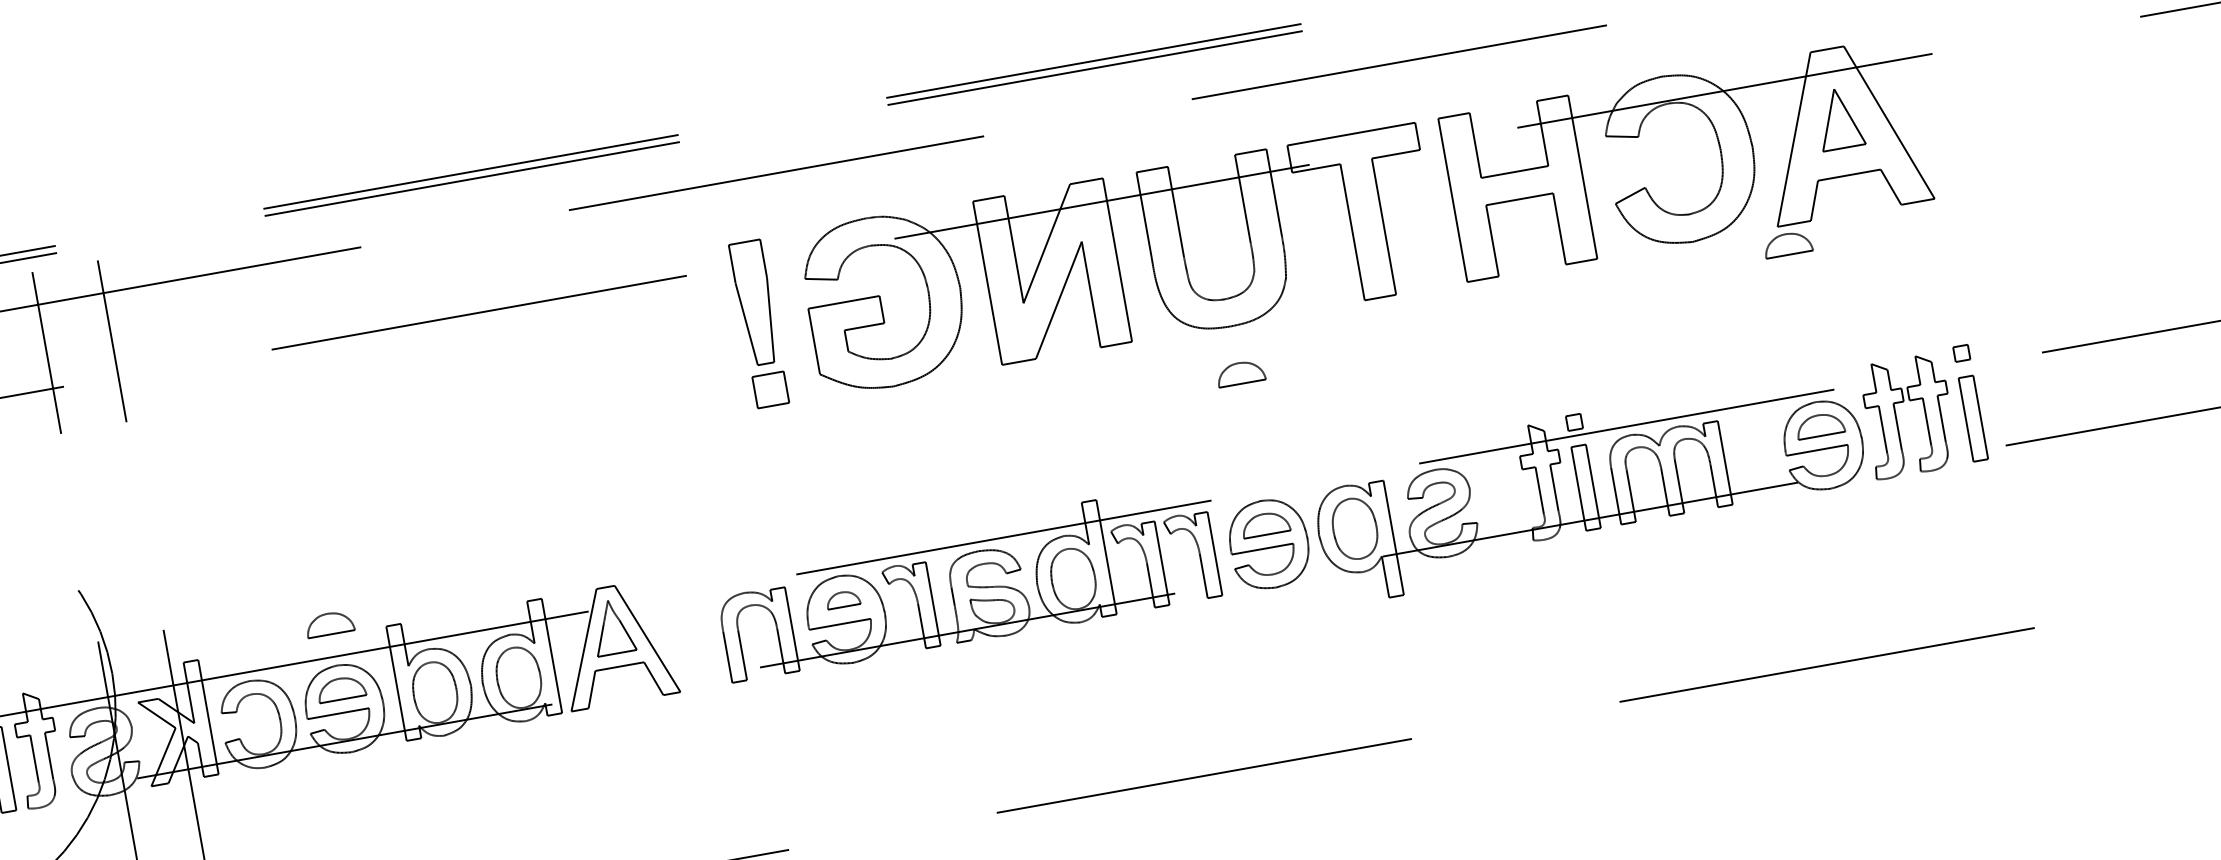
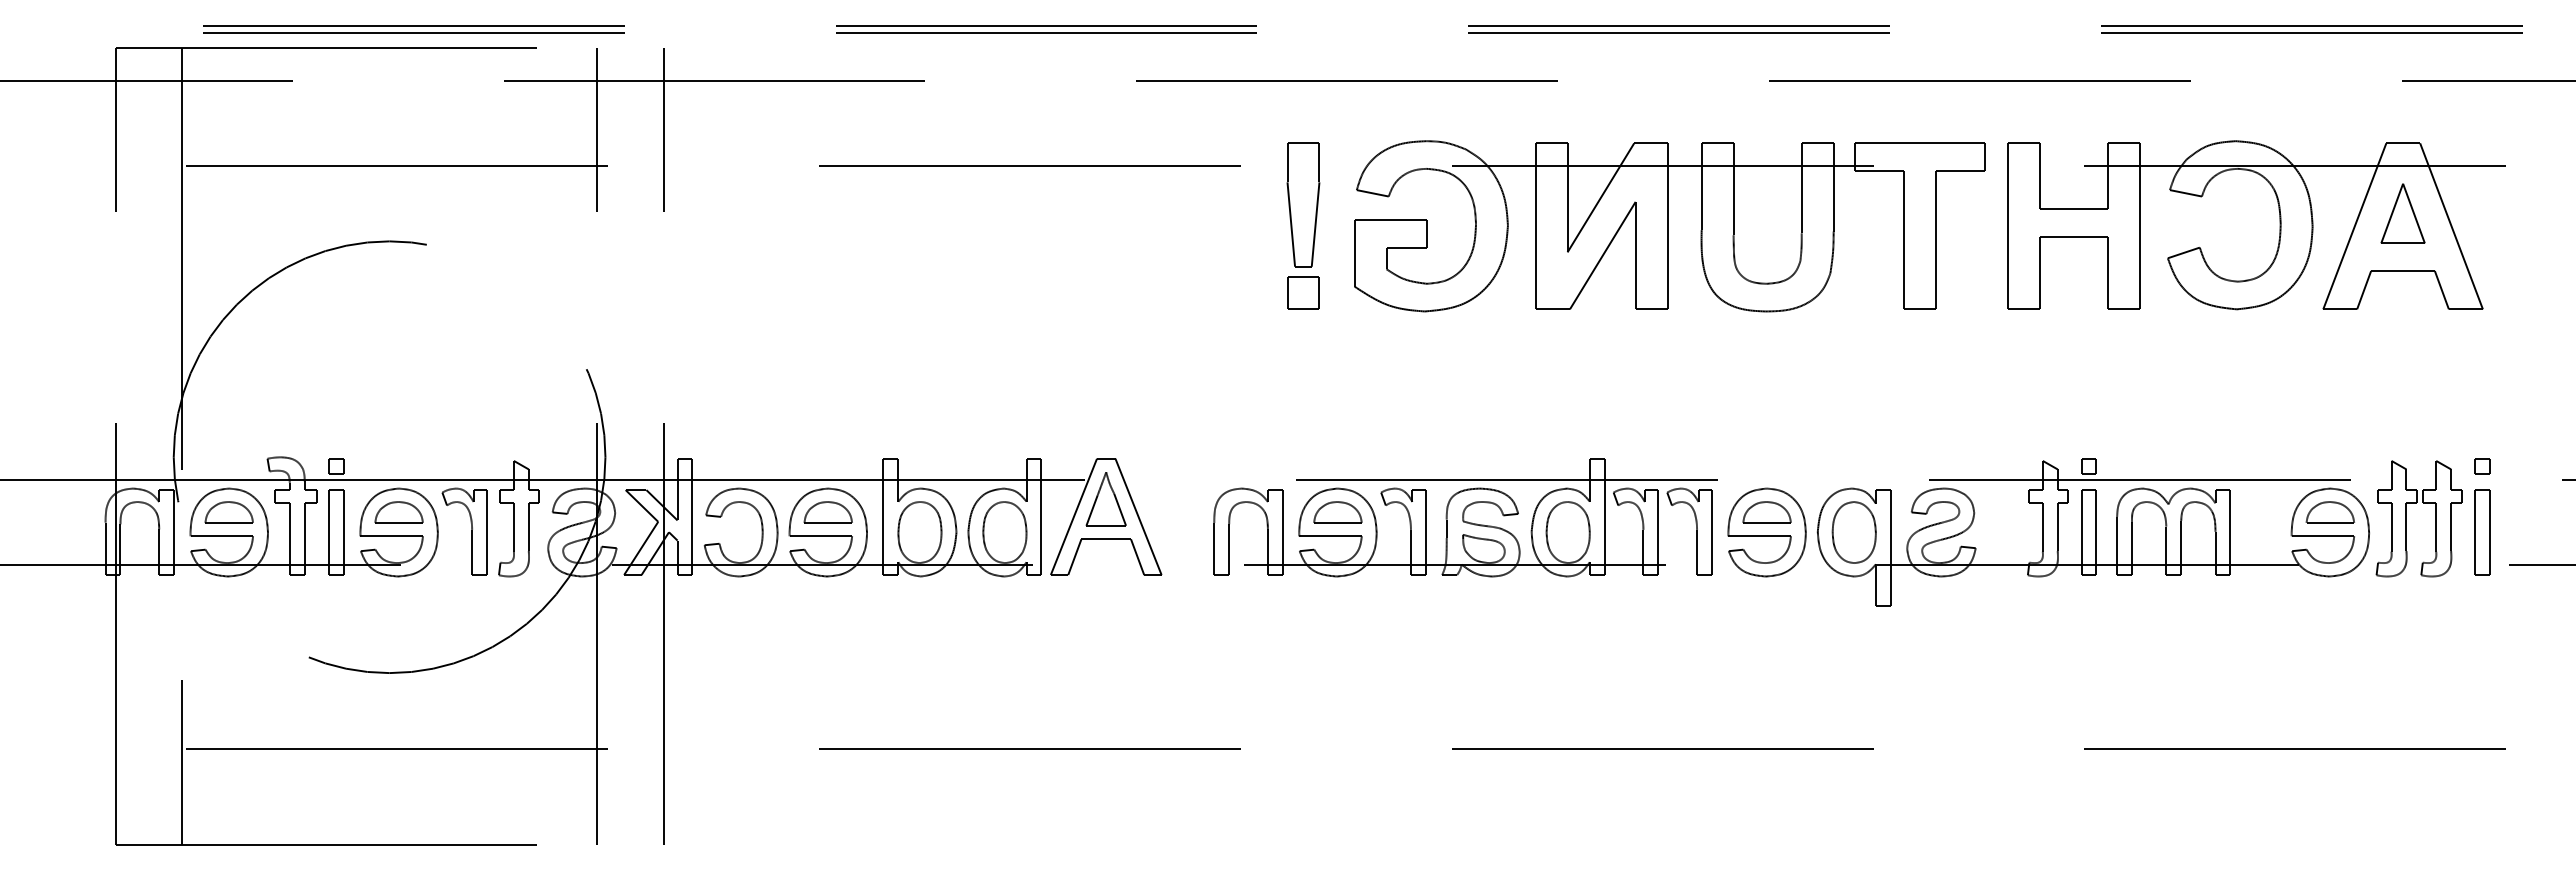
part: (1787, 244) -> (2329, 328), removed
part: (1240, 373) -> (1768, 359), removed
part: (842, 599) -> (1337, 512), size x1.43
part: (329, 624) -> (827, 446), removed

